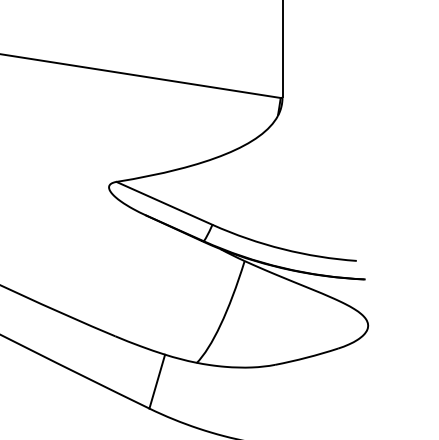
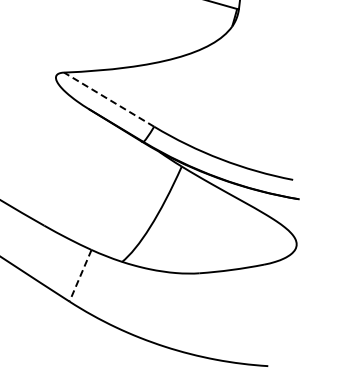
line: (164, 203) -> (109, 99), solid -> dashed
line: (157, 382) -> (80, 276), solid -> dashed

